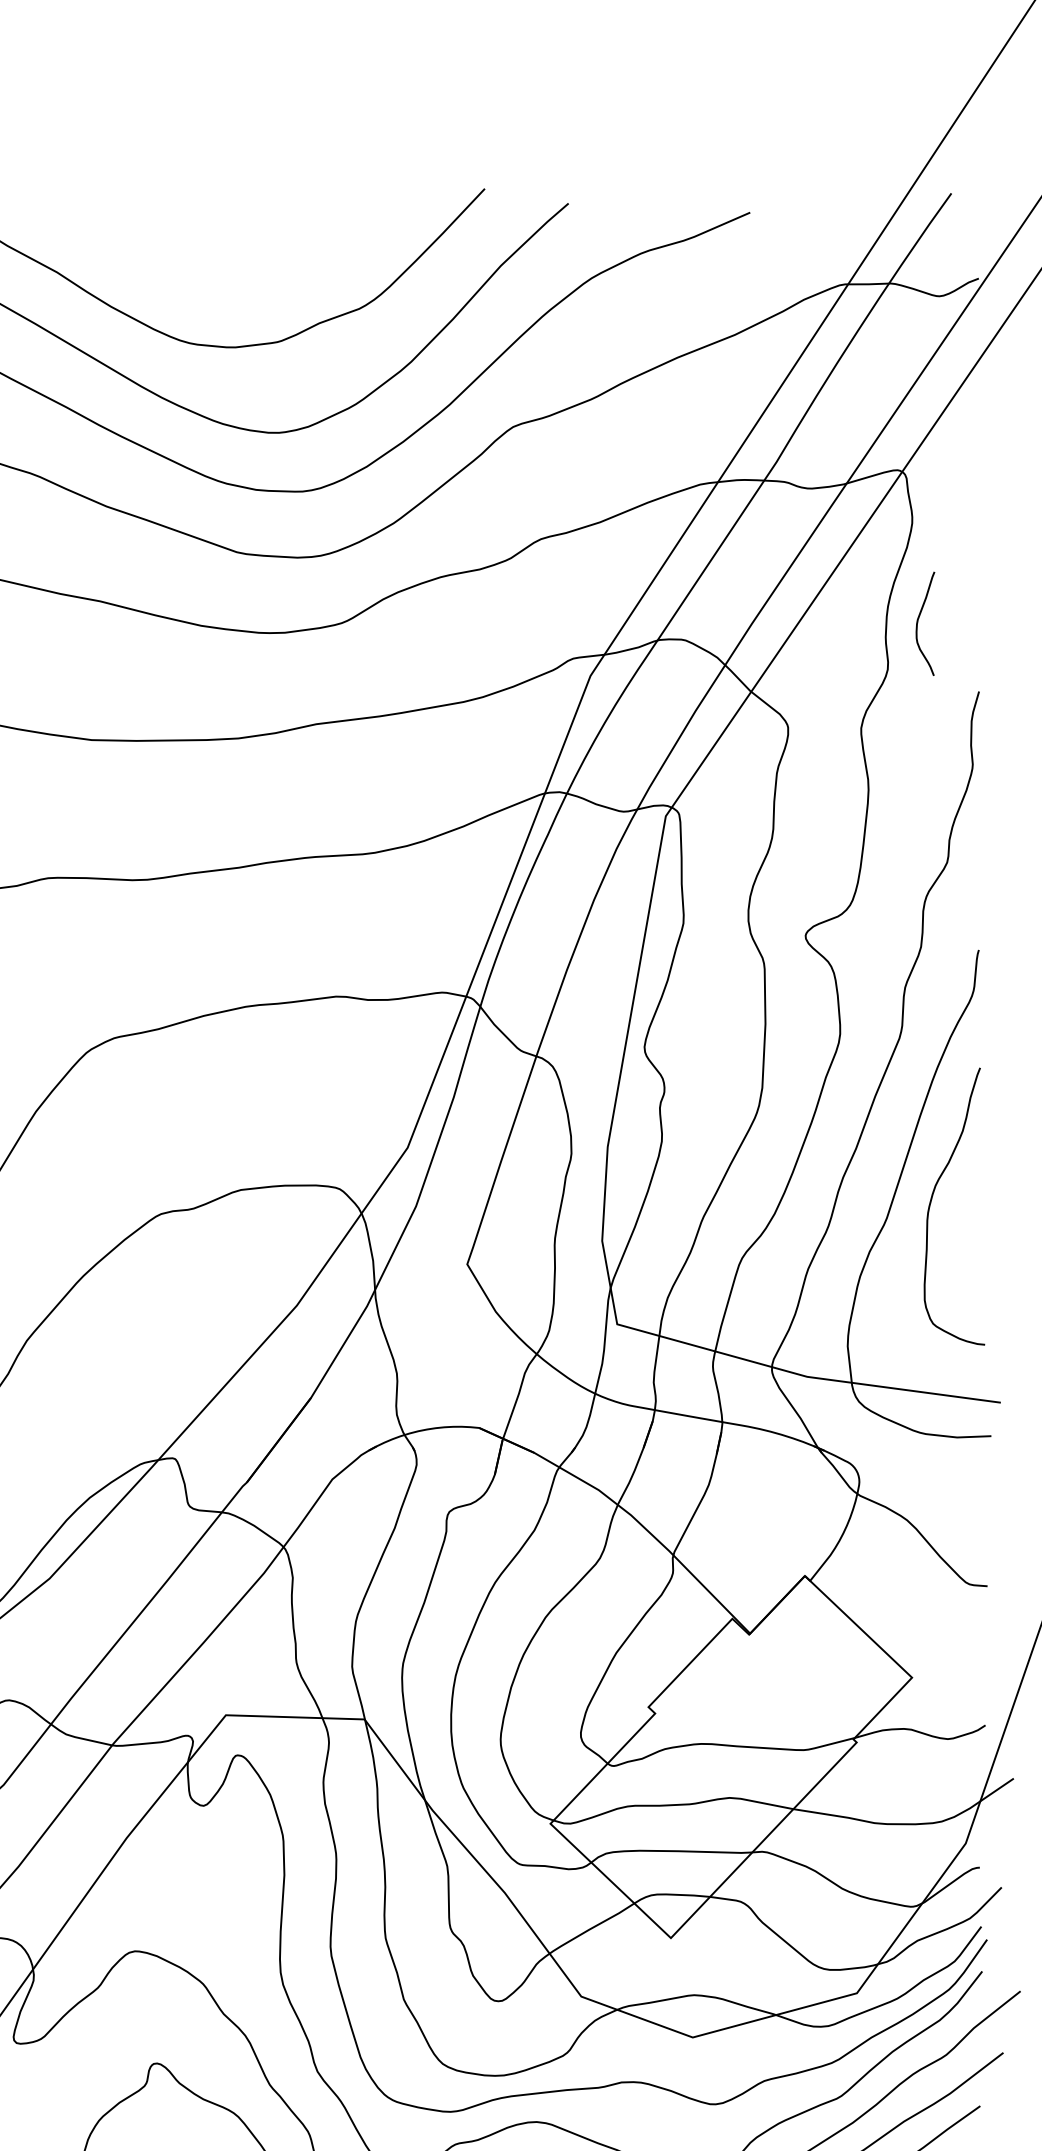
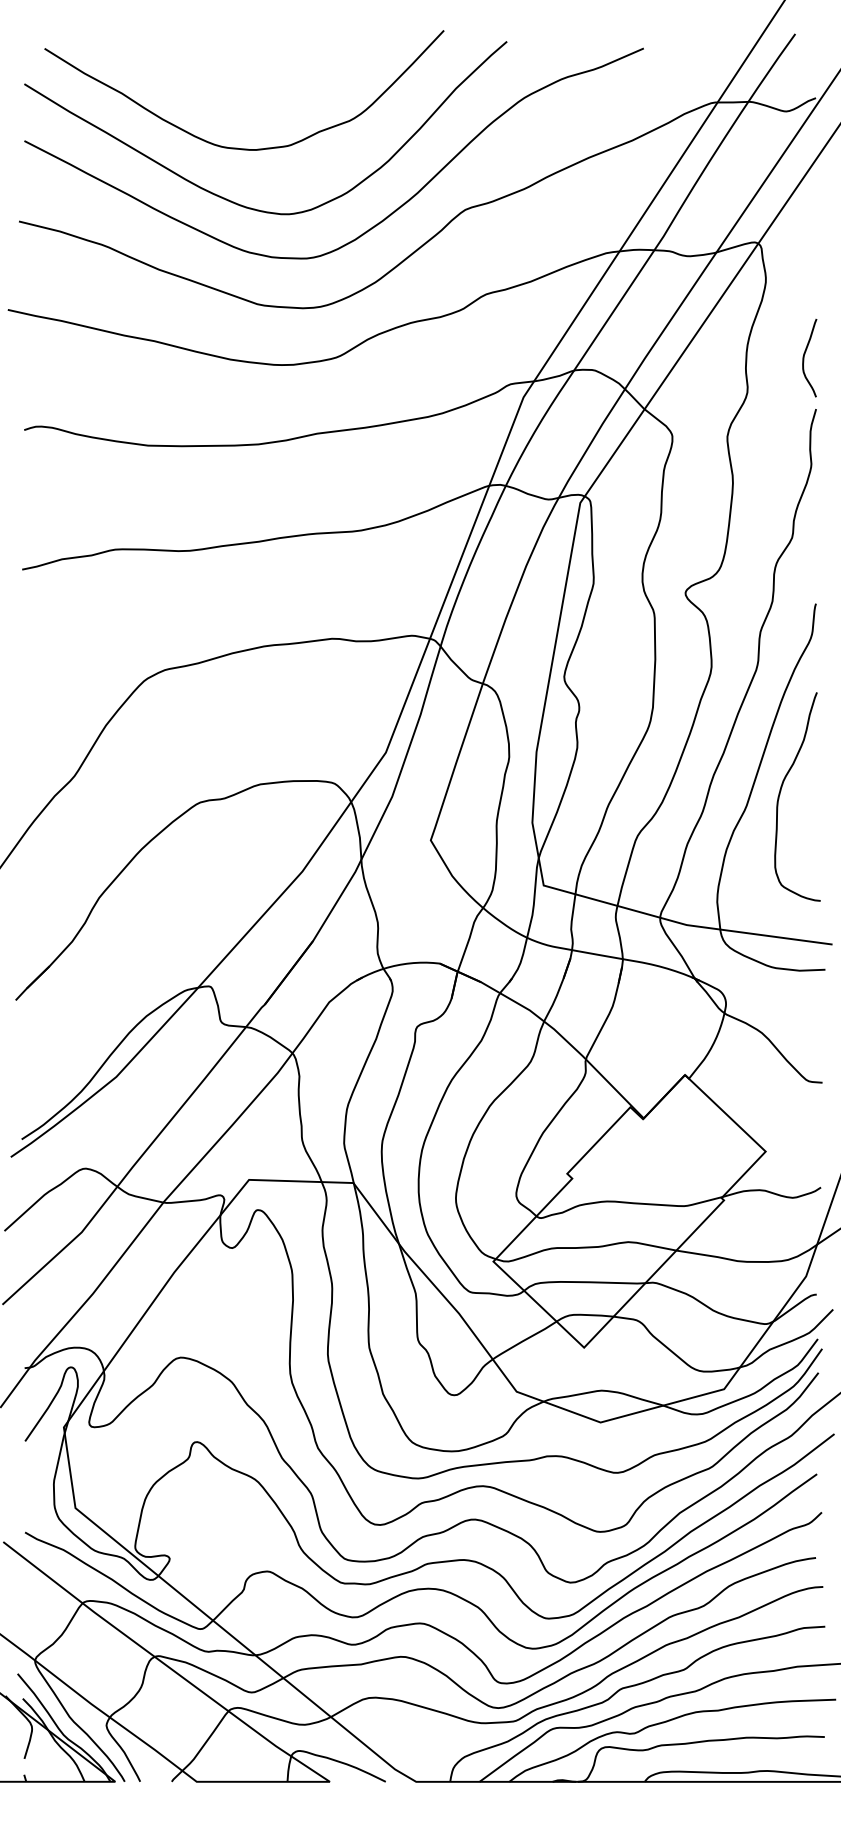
curve: (918, 624) -> (804, 358), moved

